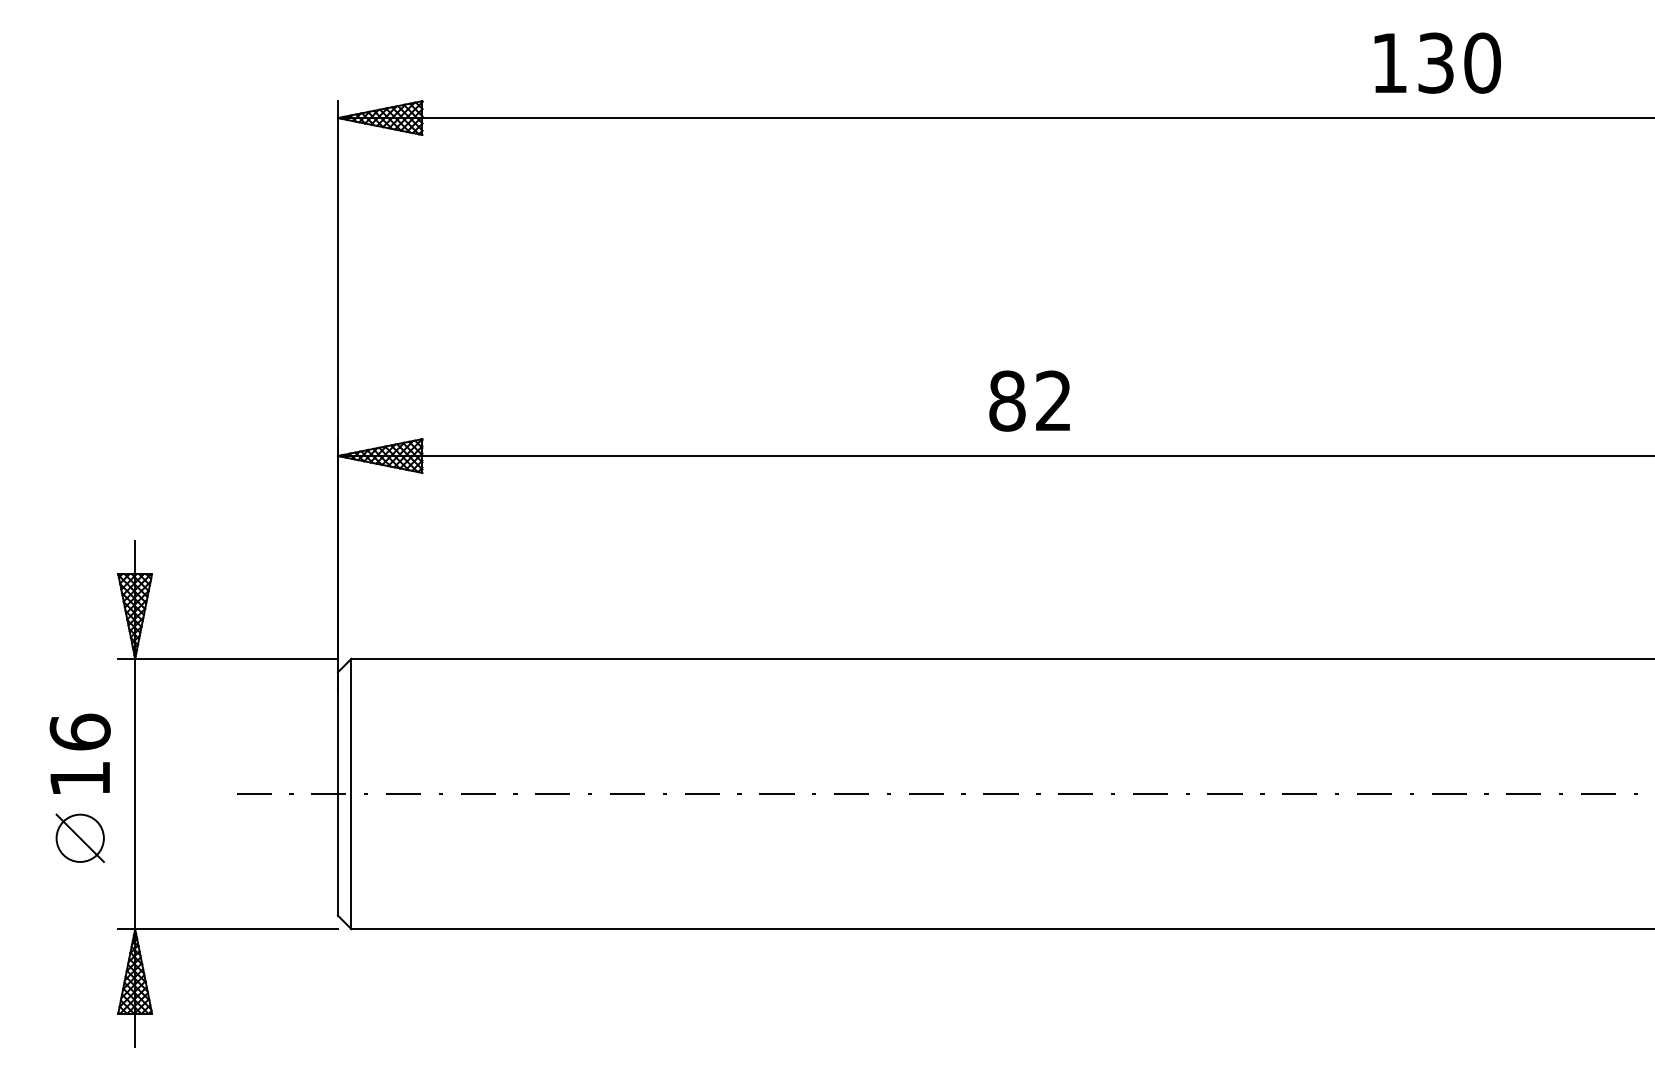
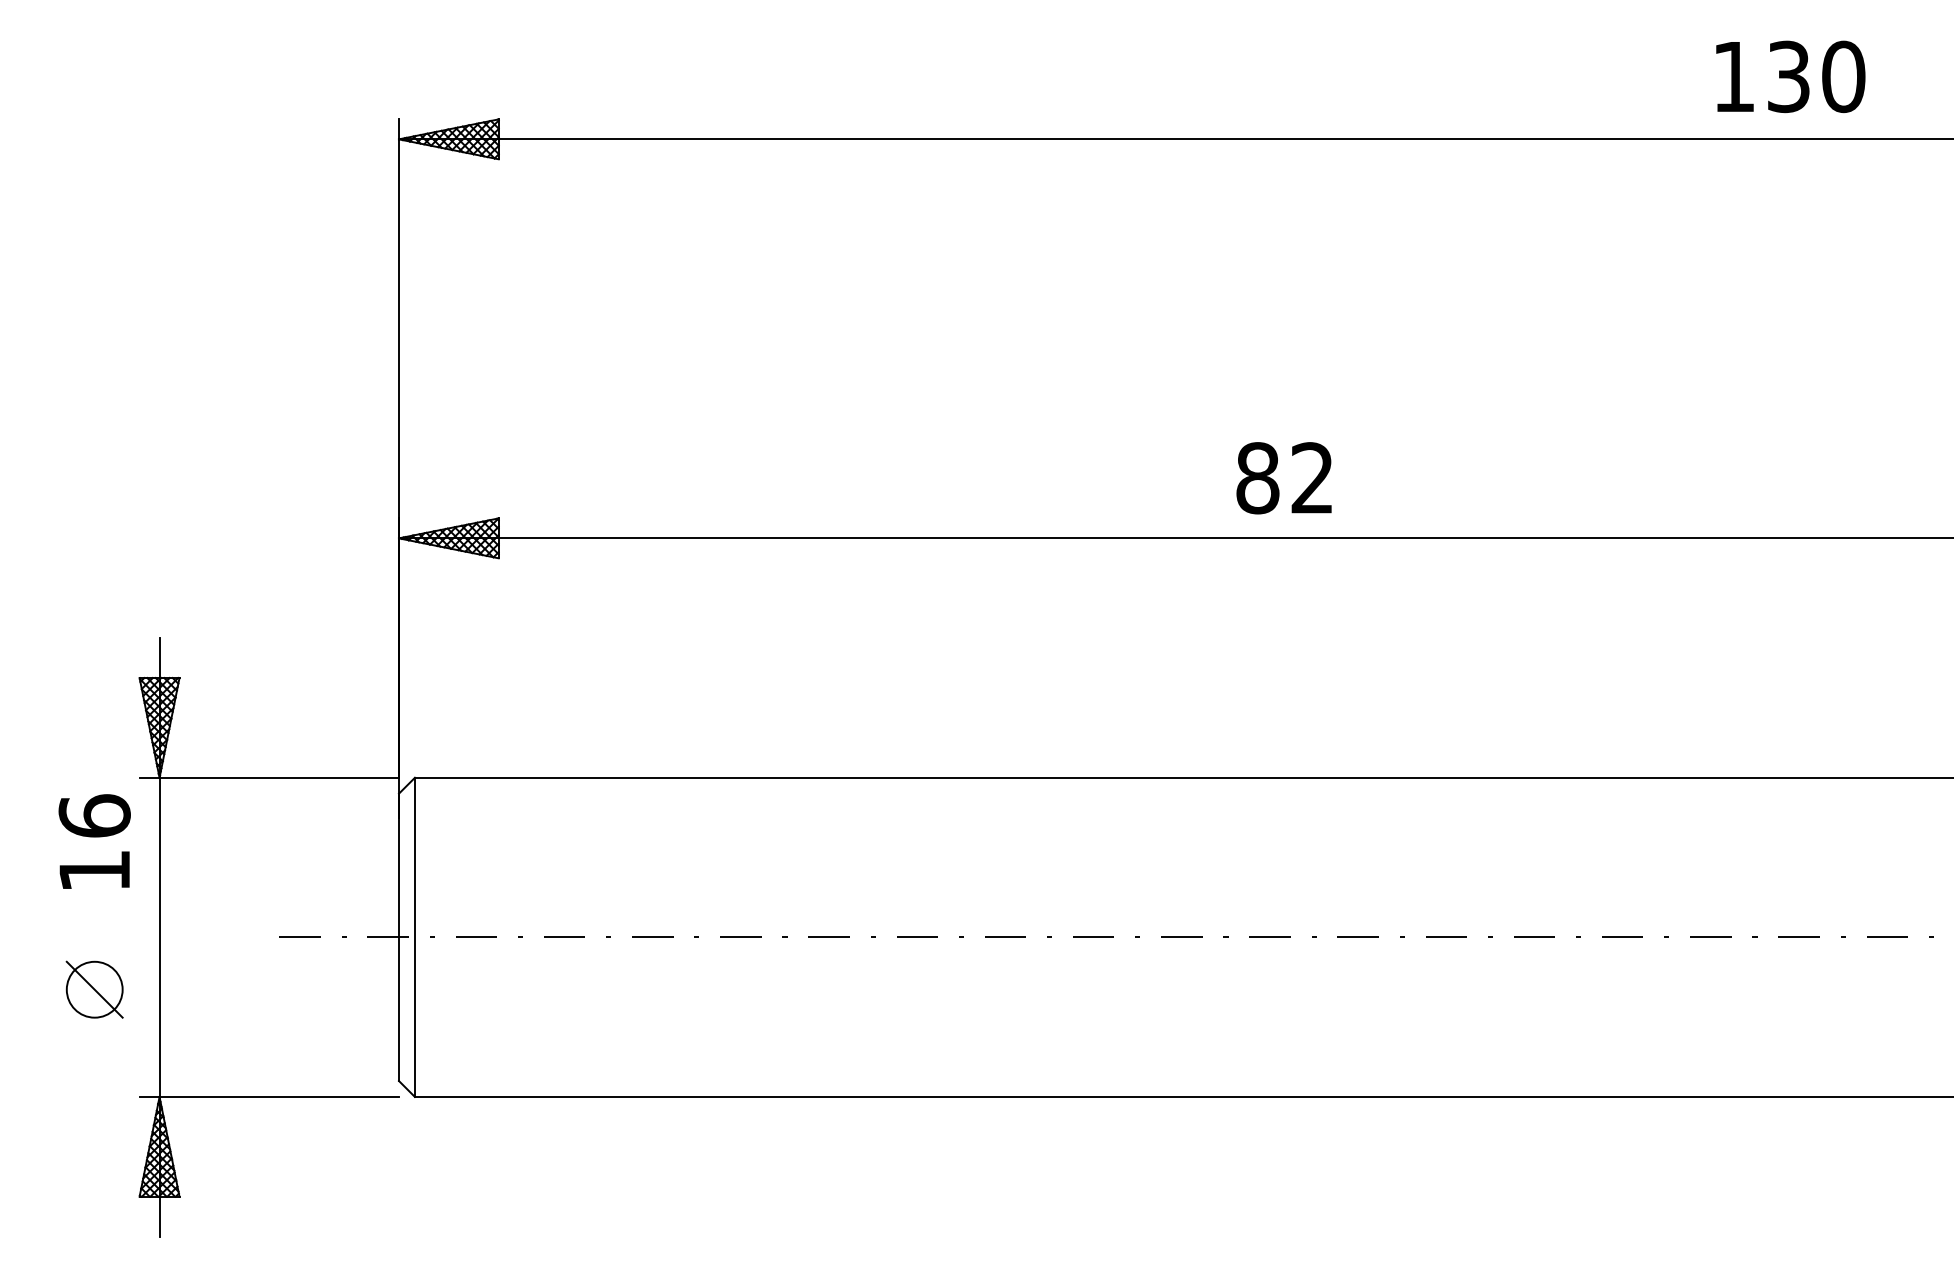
text: (1437, 62) -> (1790, 76), moved
text: (1029, 400) -> (1283, 477), moved
text: (79, 753) -> (93, 841), moved

